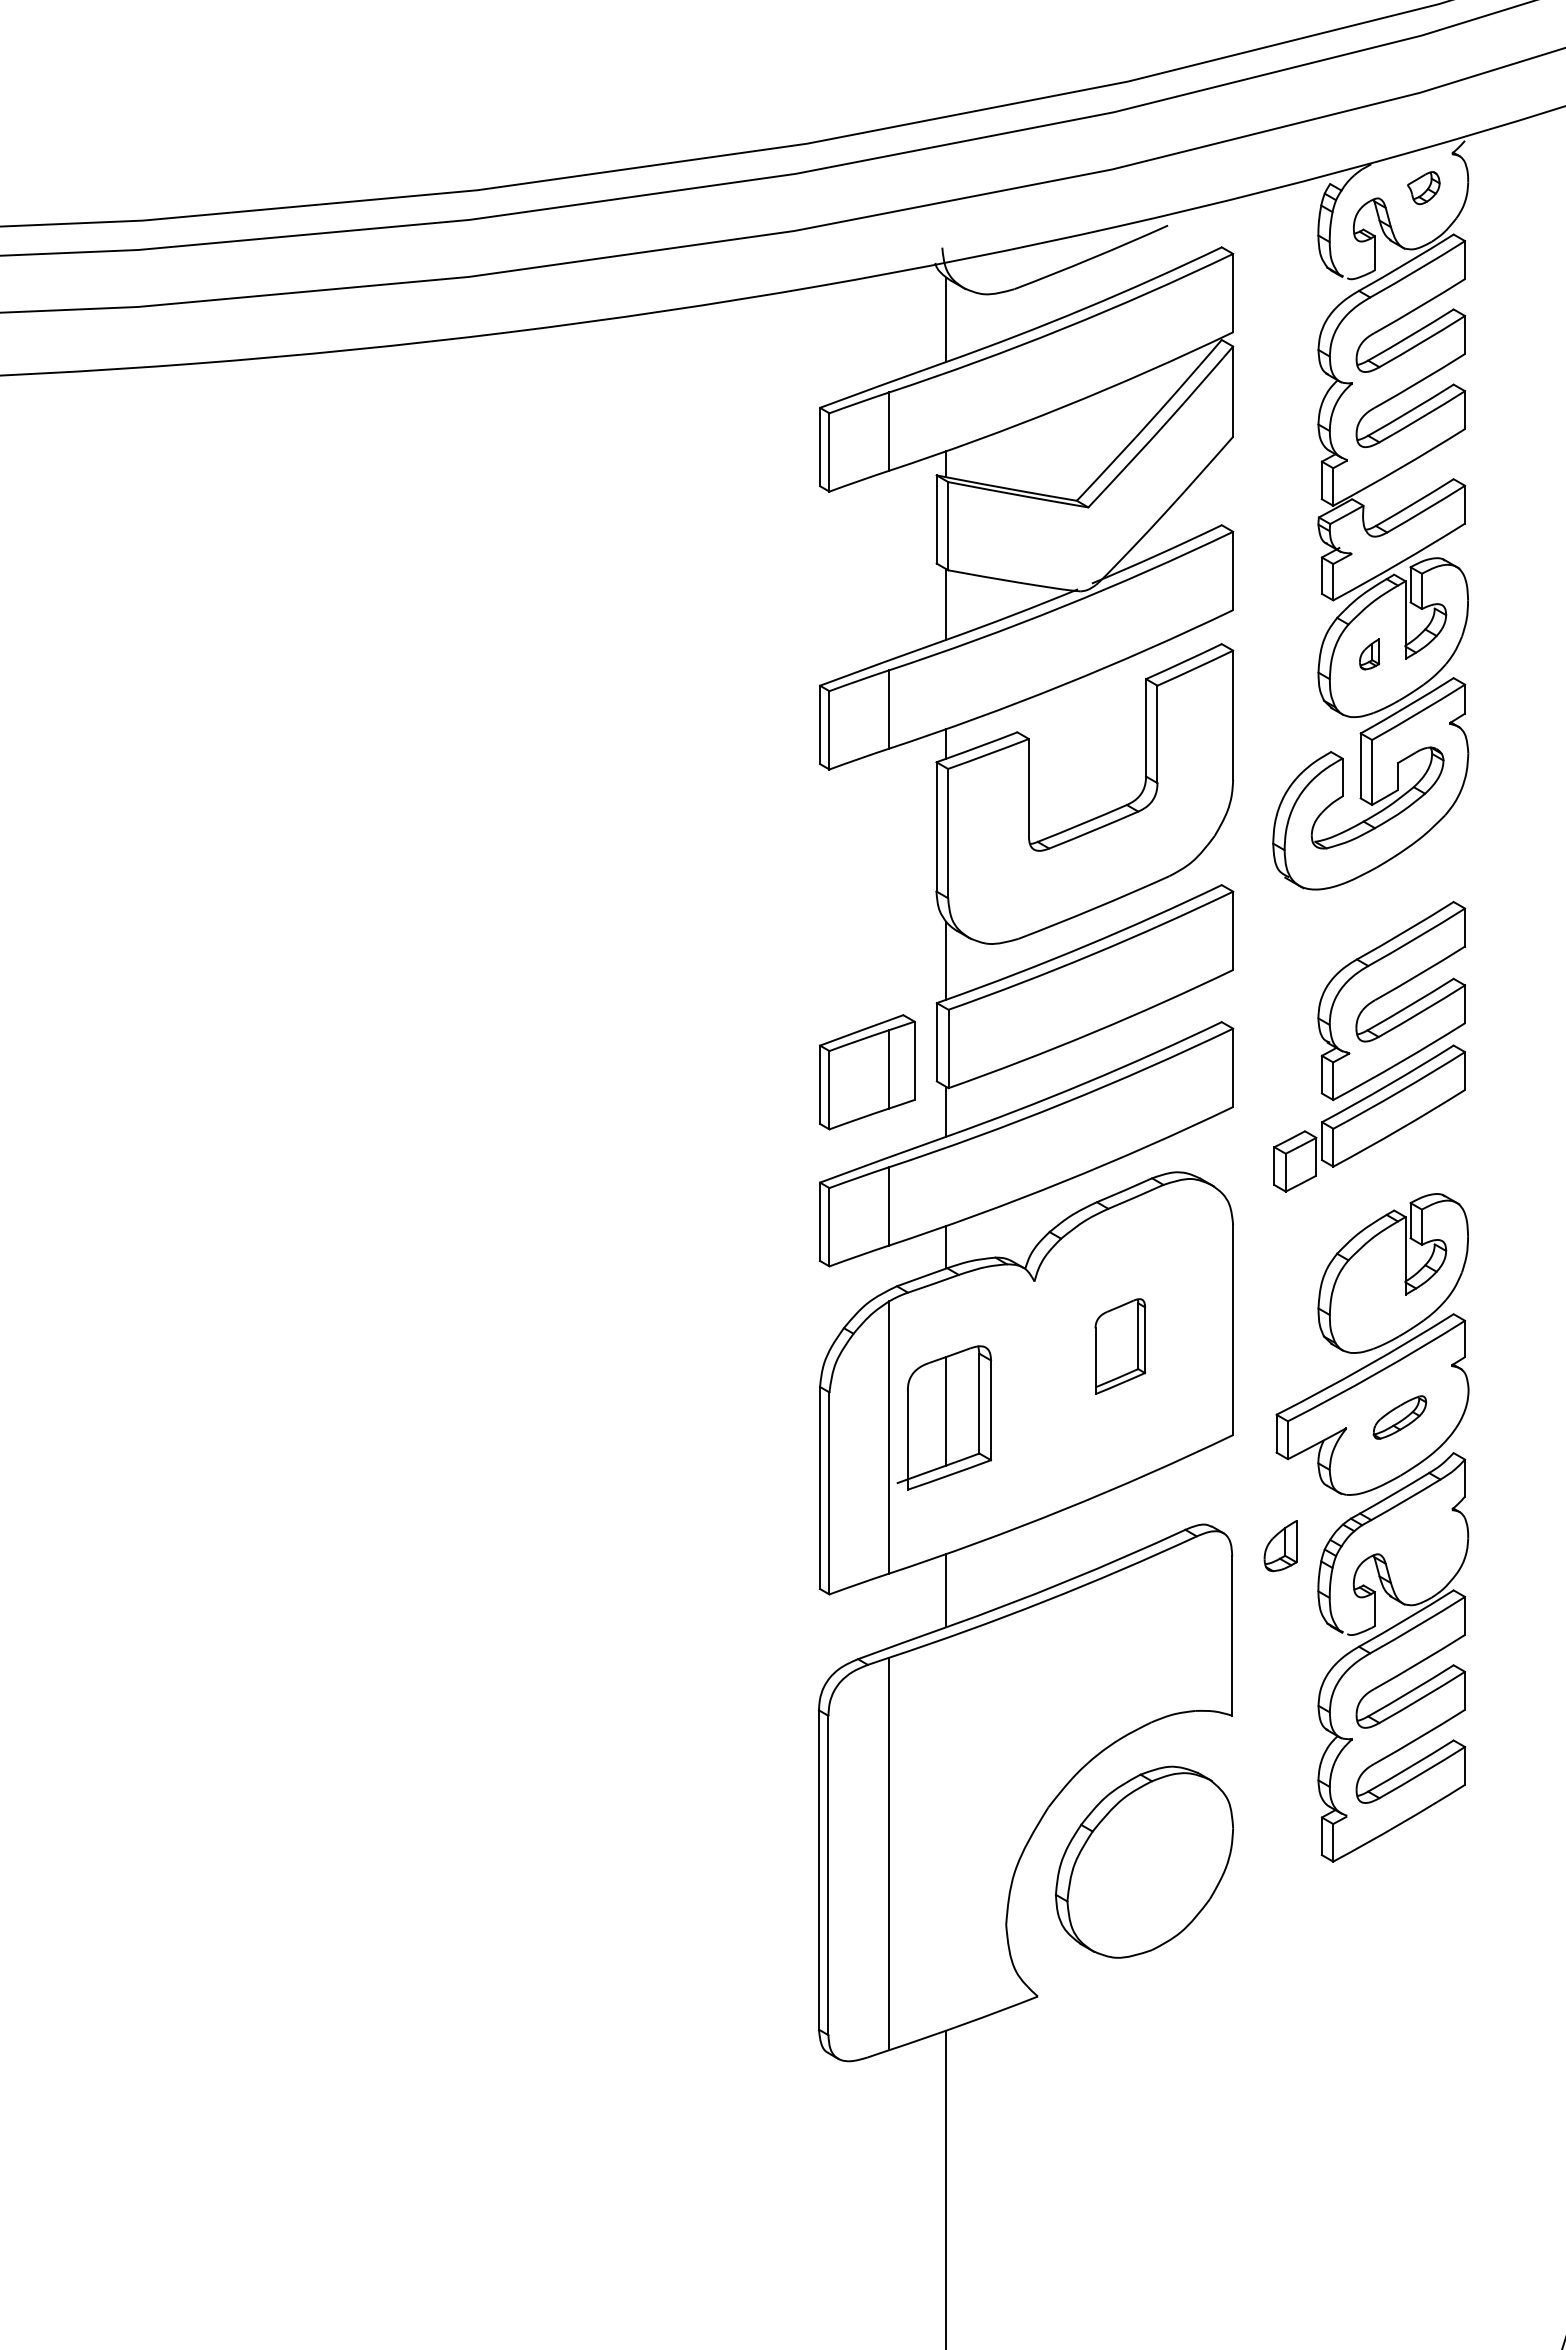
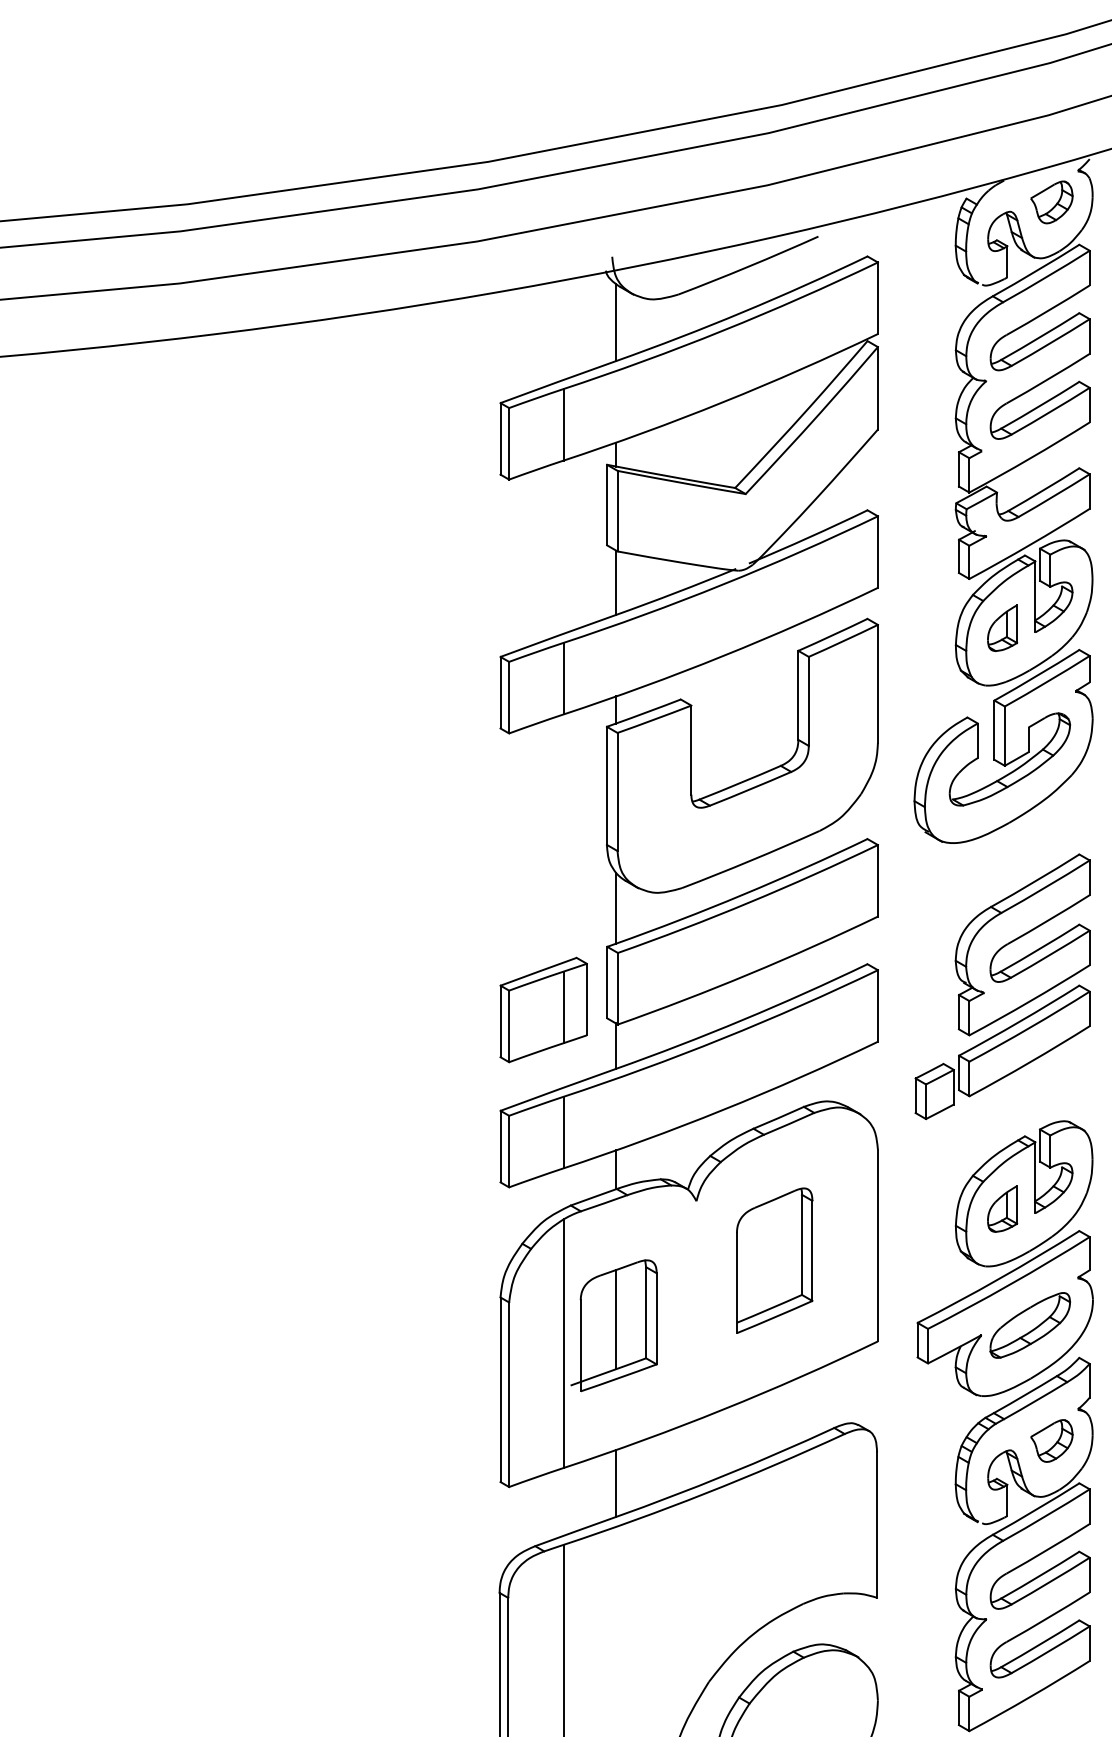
part: (1423, 187) -> (1051, 201), size x1.43
part: (1369, 654) -> (1002, 628), size x1.67
part: (1120, 1346) -> (775, 1260), size x1.67
part: (1399, 1417) -> (1029, 1325), size x1.67
part: (1423, 1543) -> (1051, 1440), added
part: (1280, 1546) -> (1002, 1209), moved

